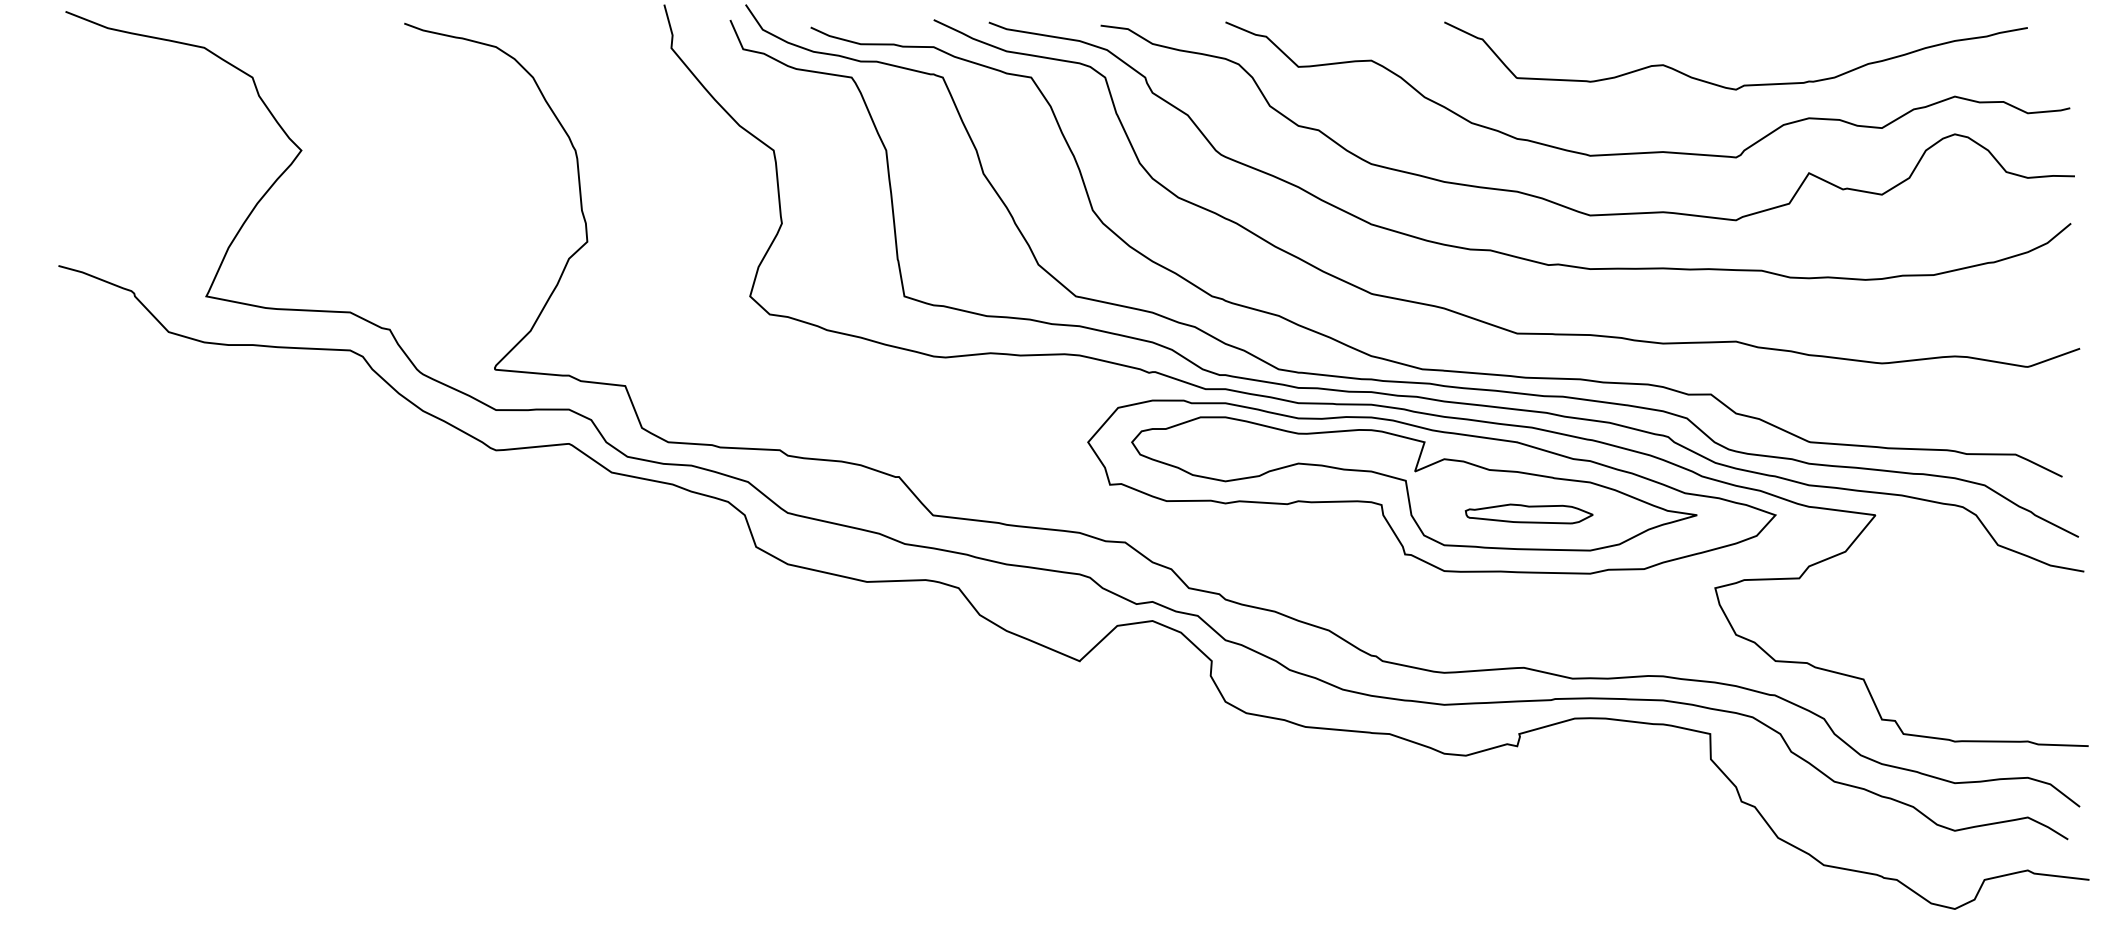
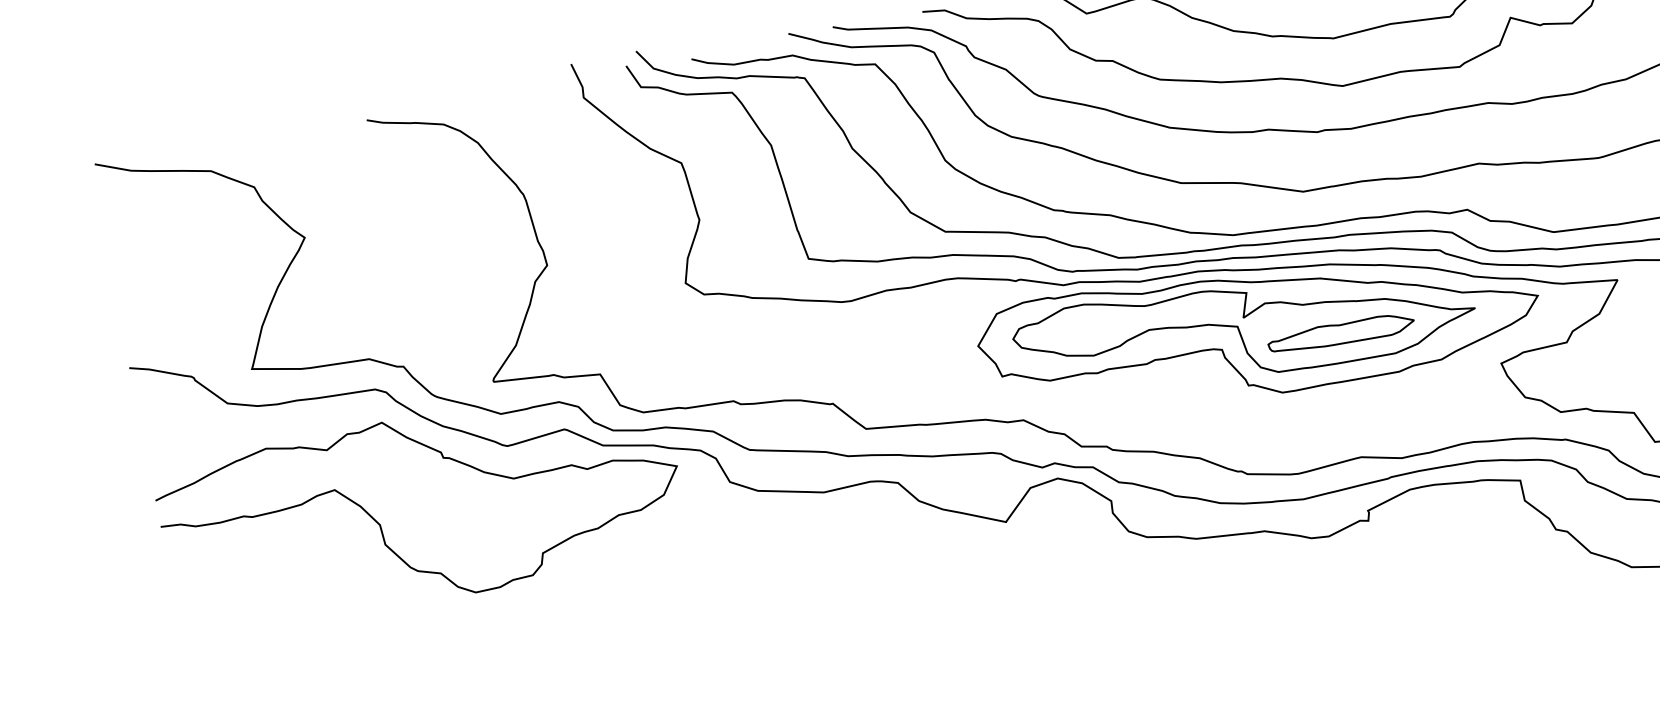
part: (1528, 513) -> (1340, 333), size x1.43
curve: (324, 514) -> (380, 524), added

